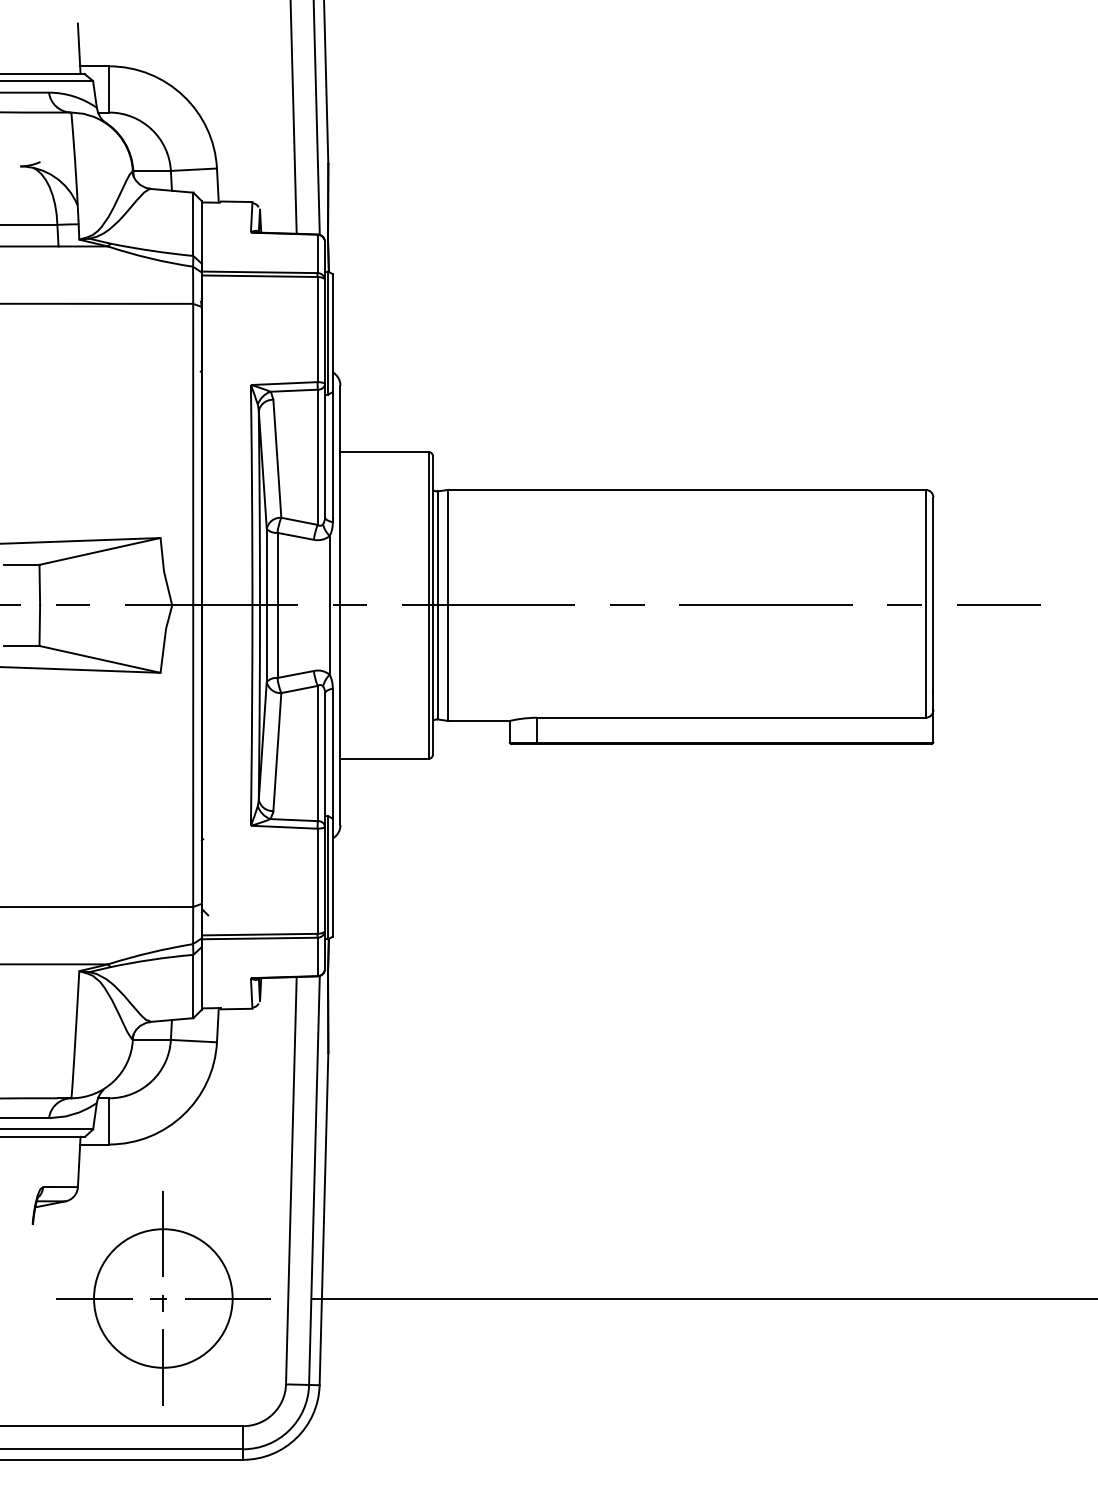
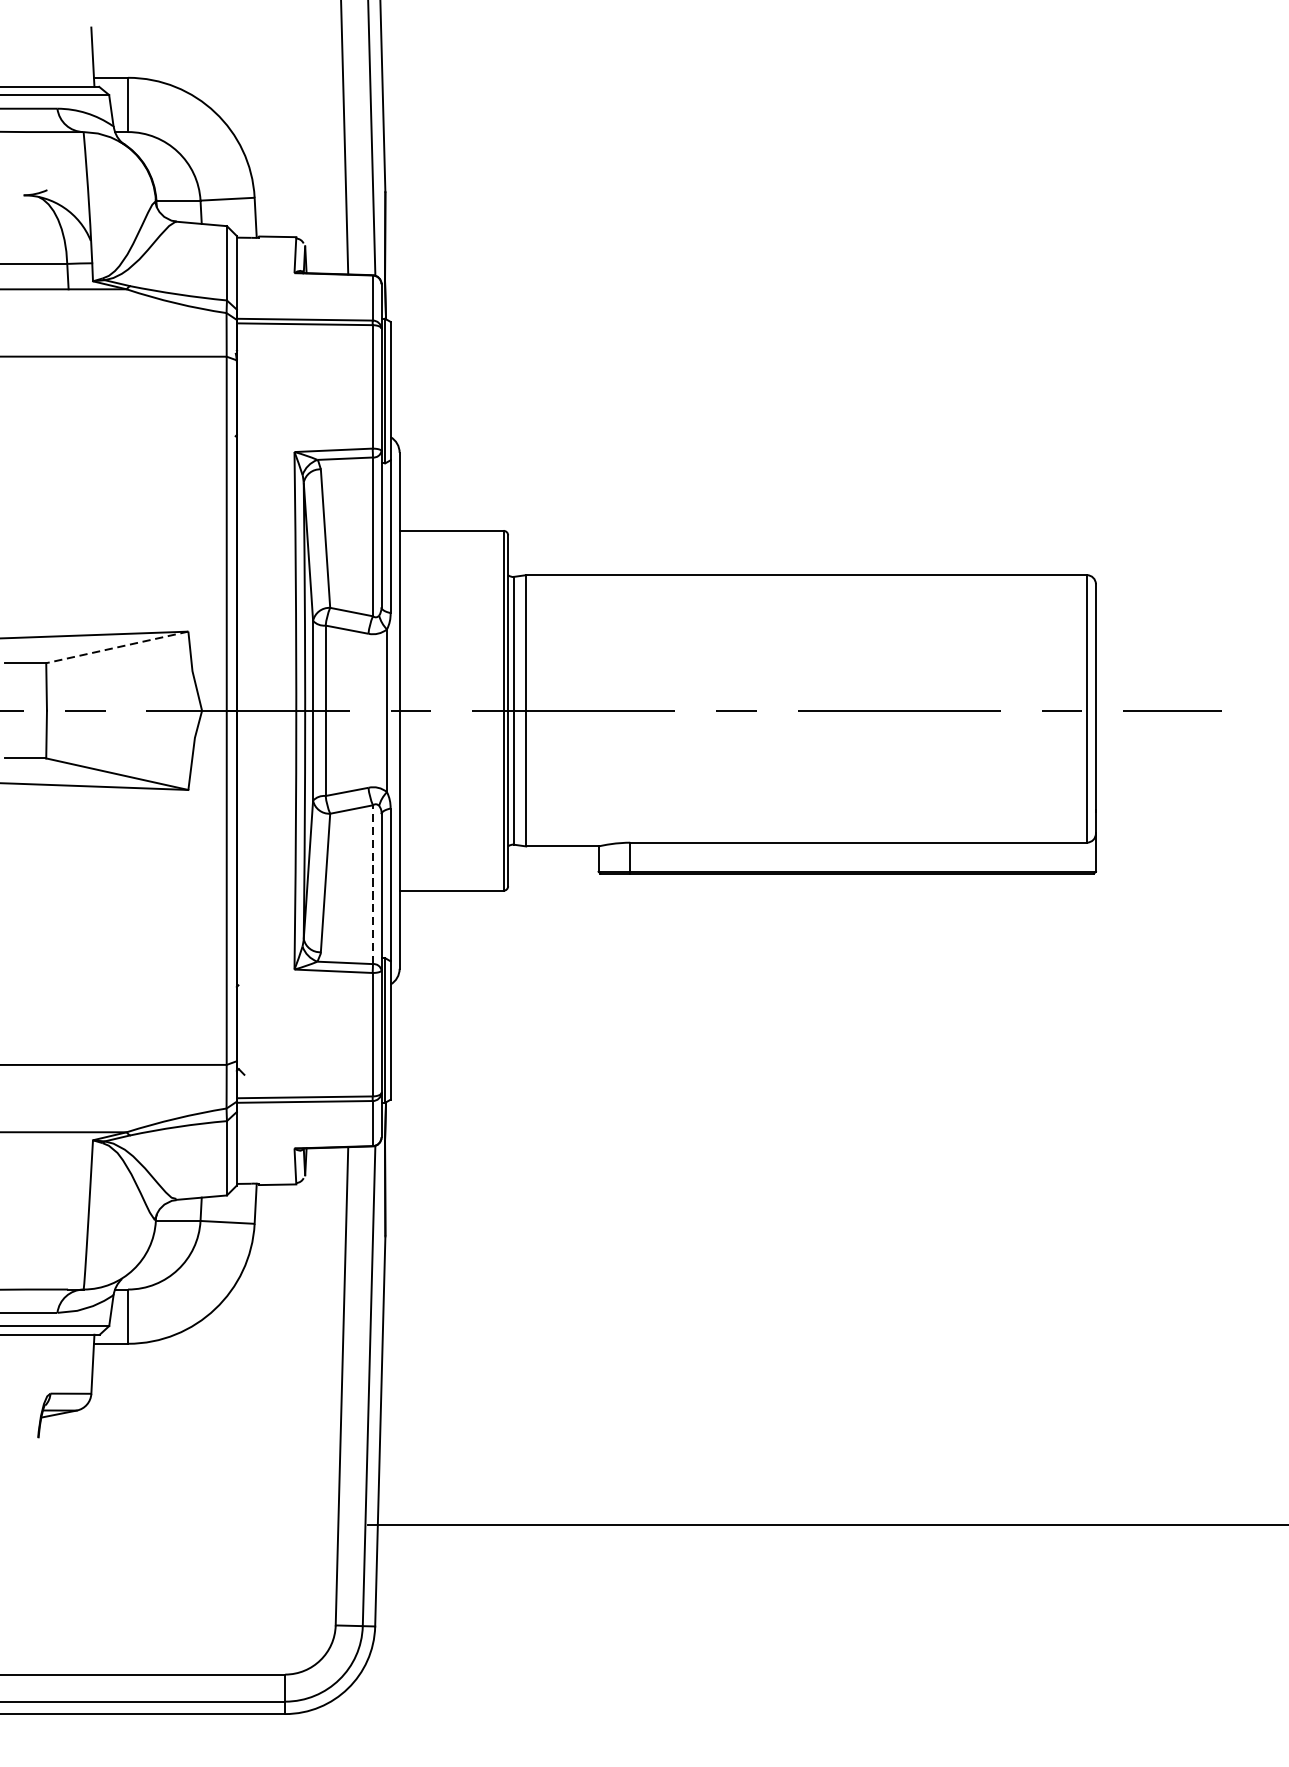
line: (99, 551) -> (116, 647), solid -> dashed
line: (317, 753) -> (372, 884), solid -> dashed
part: (163, 1298) -> (191, 1524), removed

